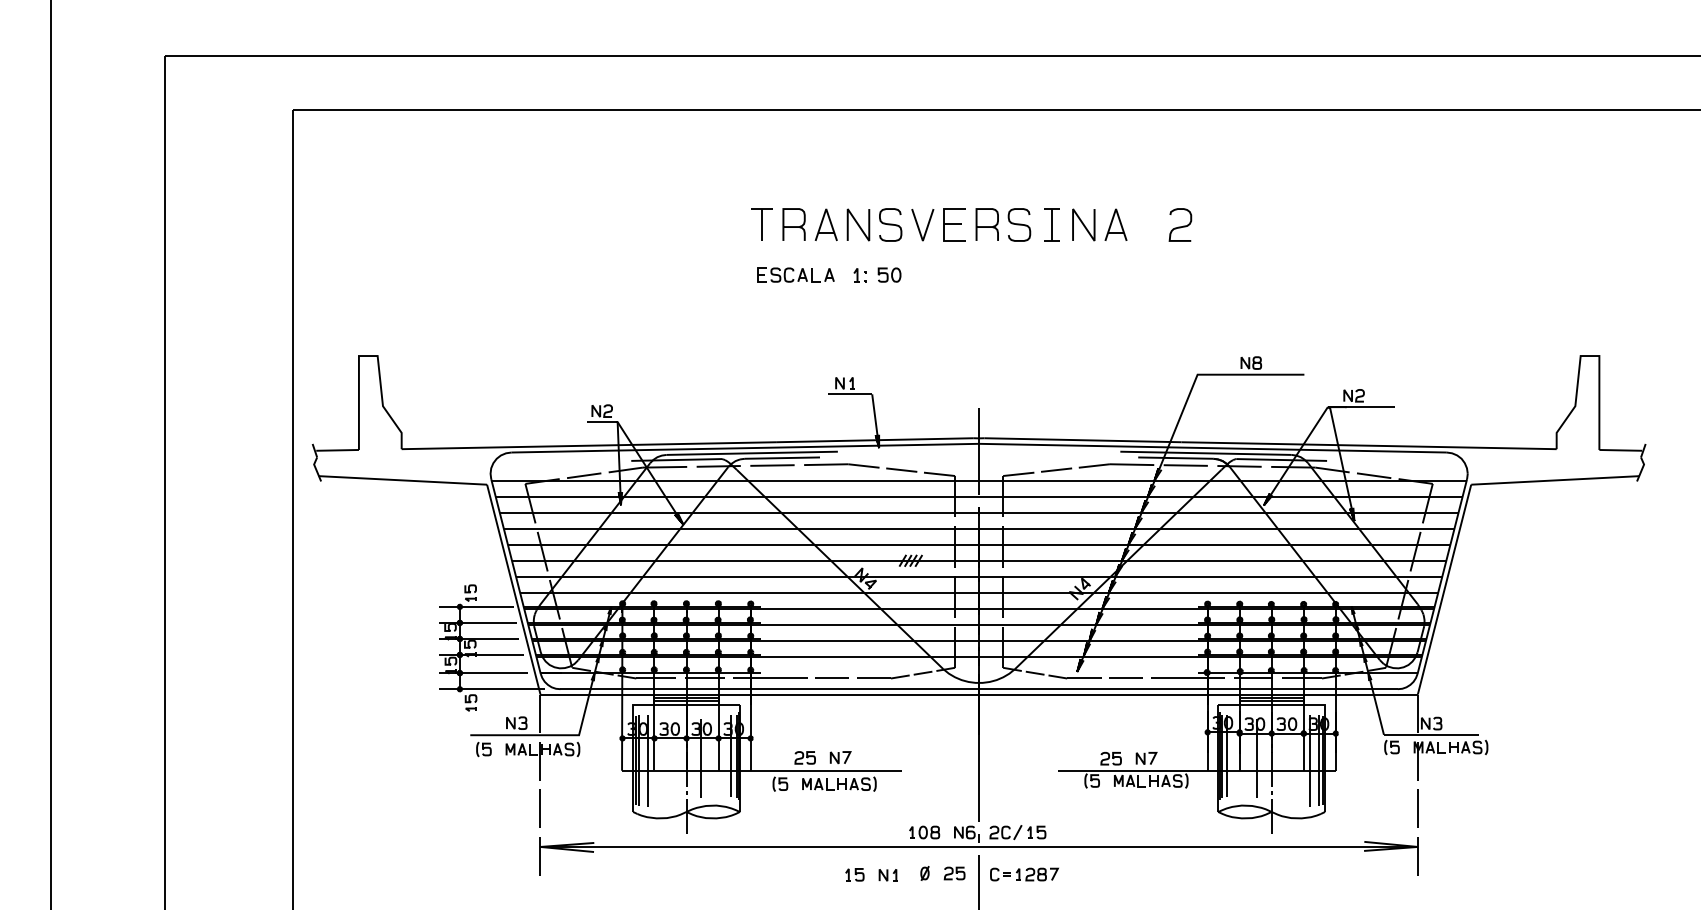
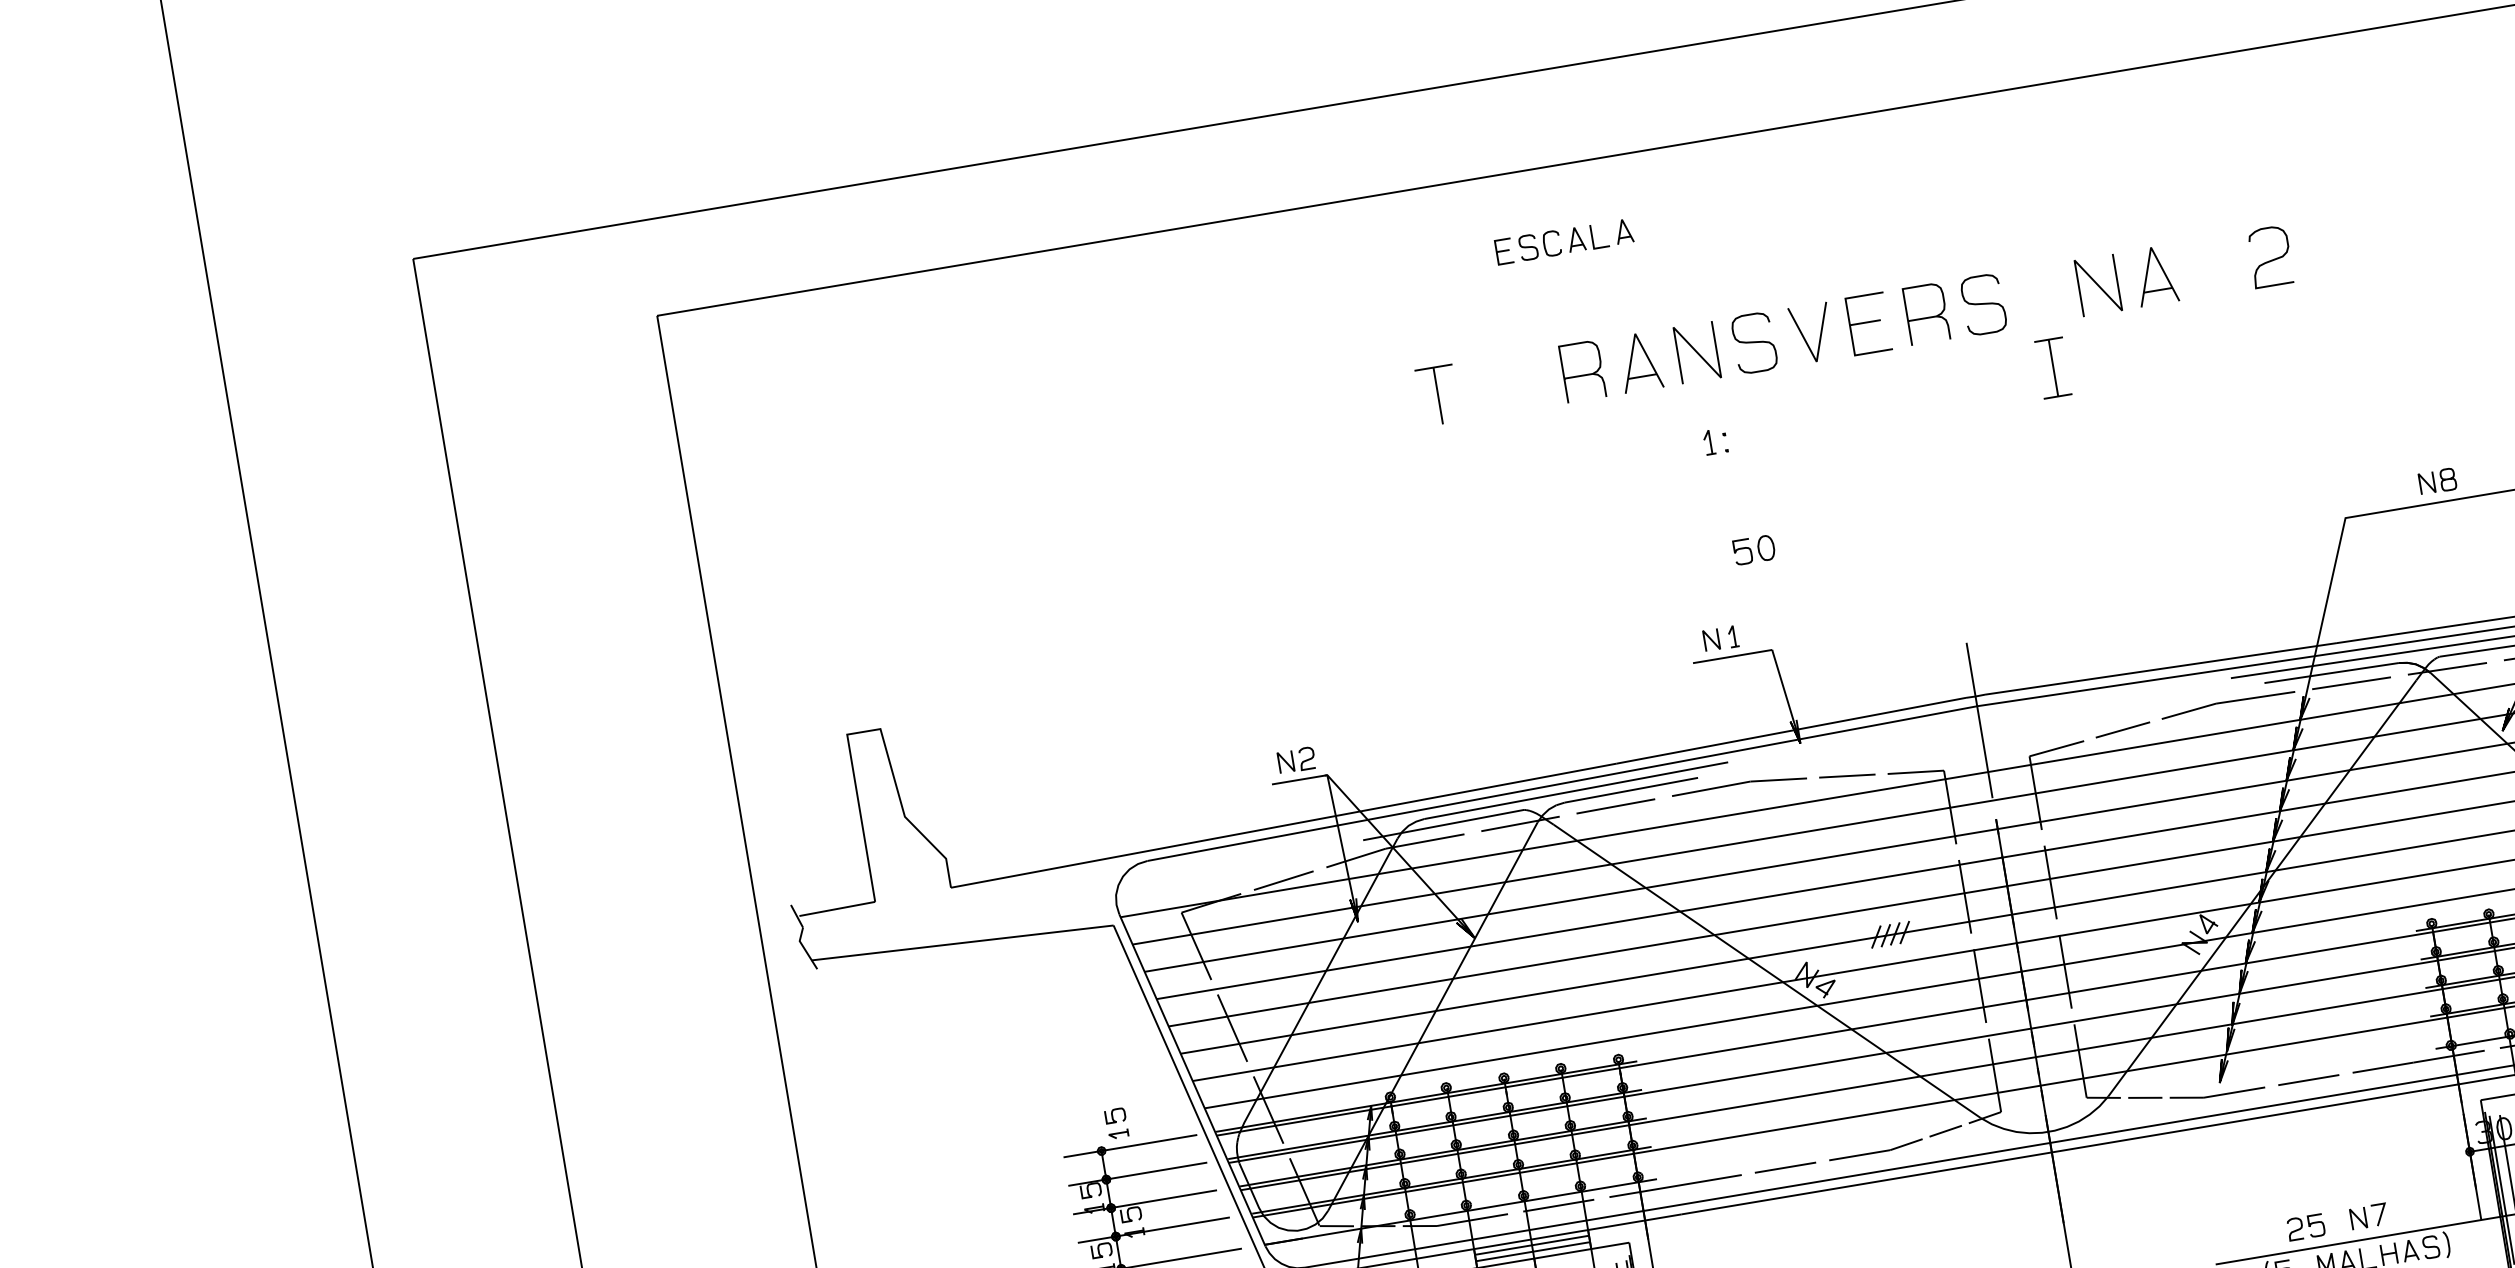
part: (761, 224) -> (1437, 395), moved
part: (1051, 224) -> (2052, 367), moved
part: (795, 274) -> (1563, 240), moved
part: (889, 274) -> (1753, 549), moved

